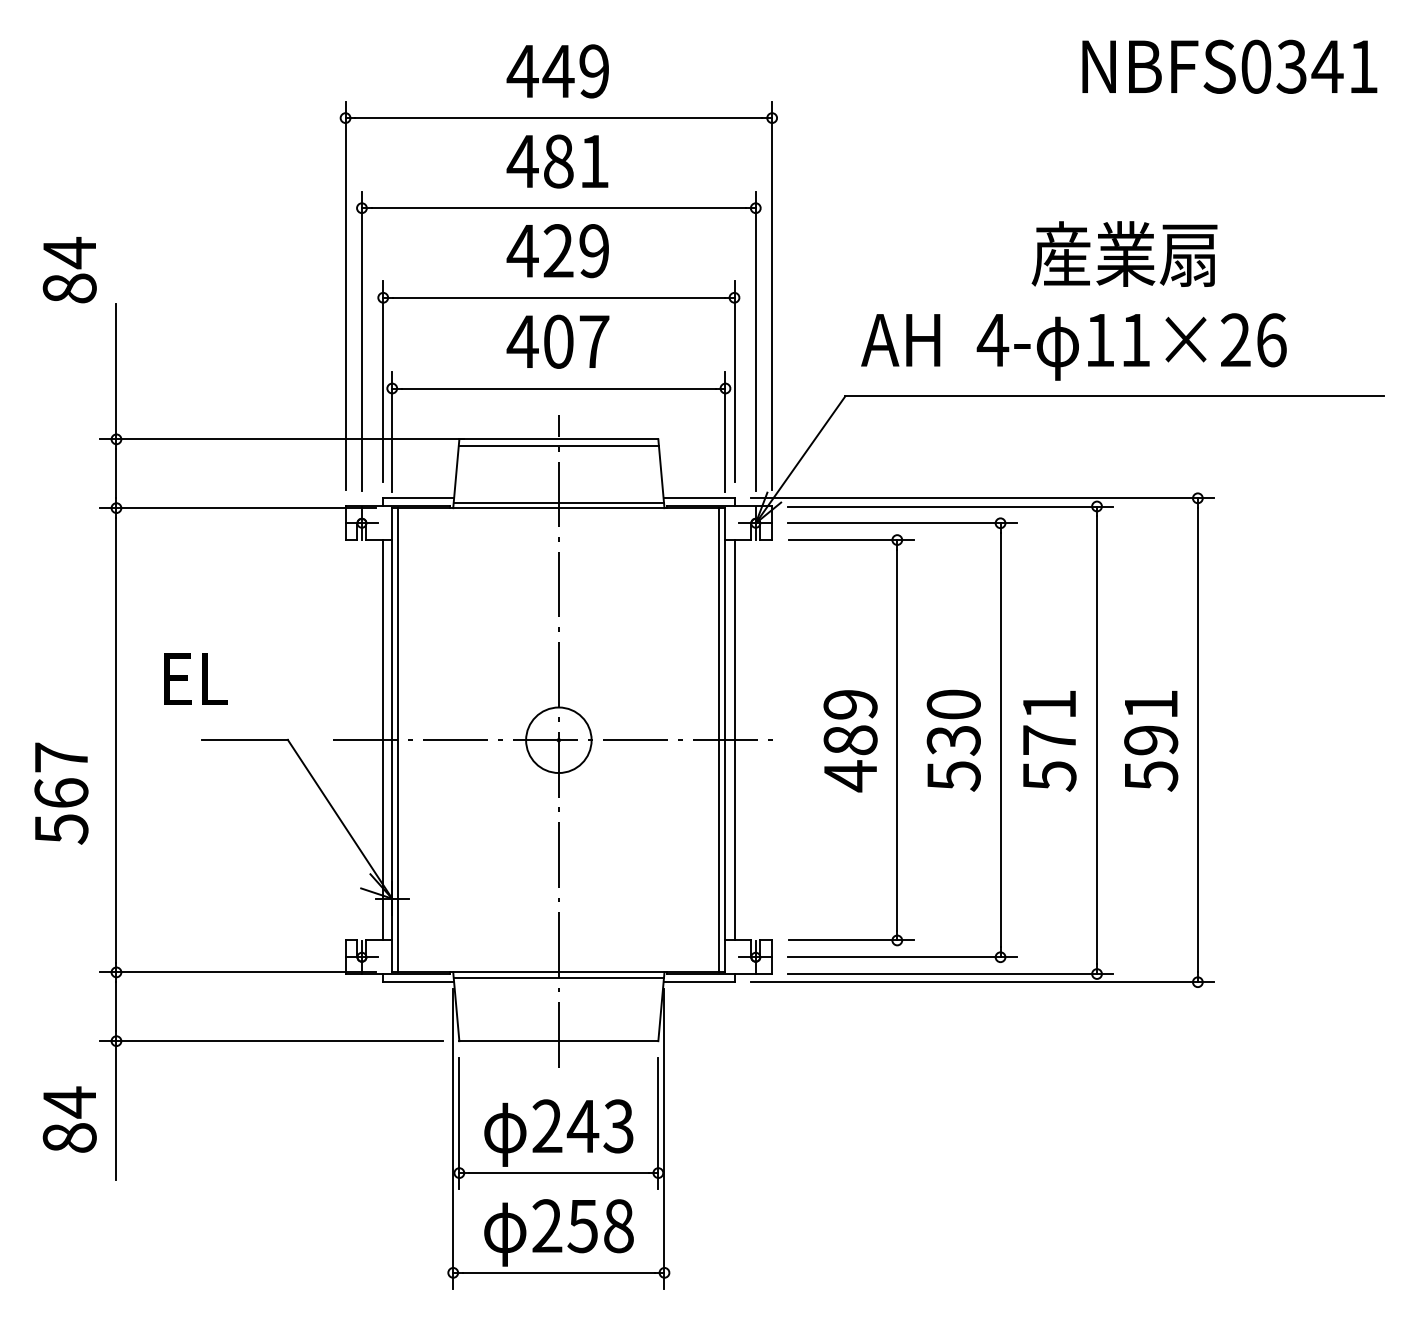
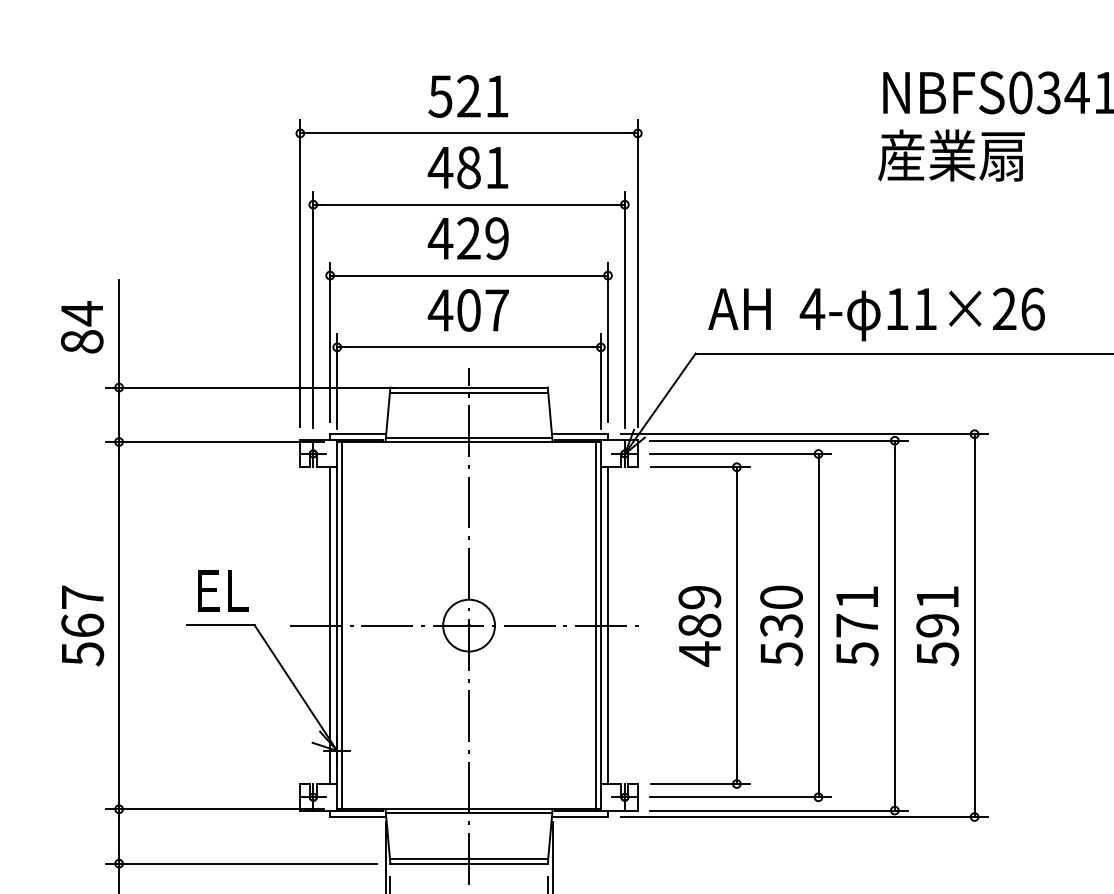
text: (557, 71) -> (468, 96), 449 -> 521
text: (1124, 253) -> (951, 155), moved
text: (69, 270) -> (81, 327), moved
text: (195, 678) -> (222, 590), moved
text: (61, 793) -> (82, 625), moved
line: (558, 1034) -> (468, 858), added

